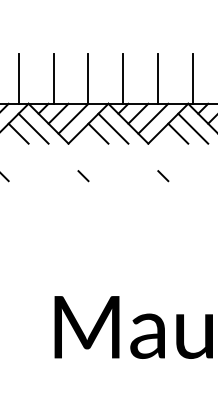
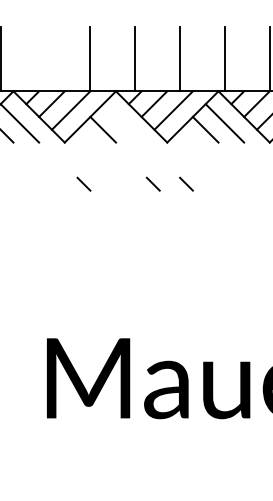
line: (53, 78) -> (45, 58), removed
line: (113, 128) -> (122, 123), removed
line: (137, 176) -> (153, 184), added

